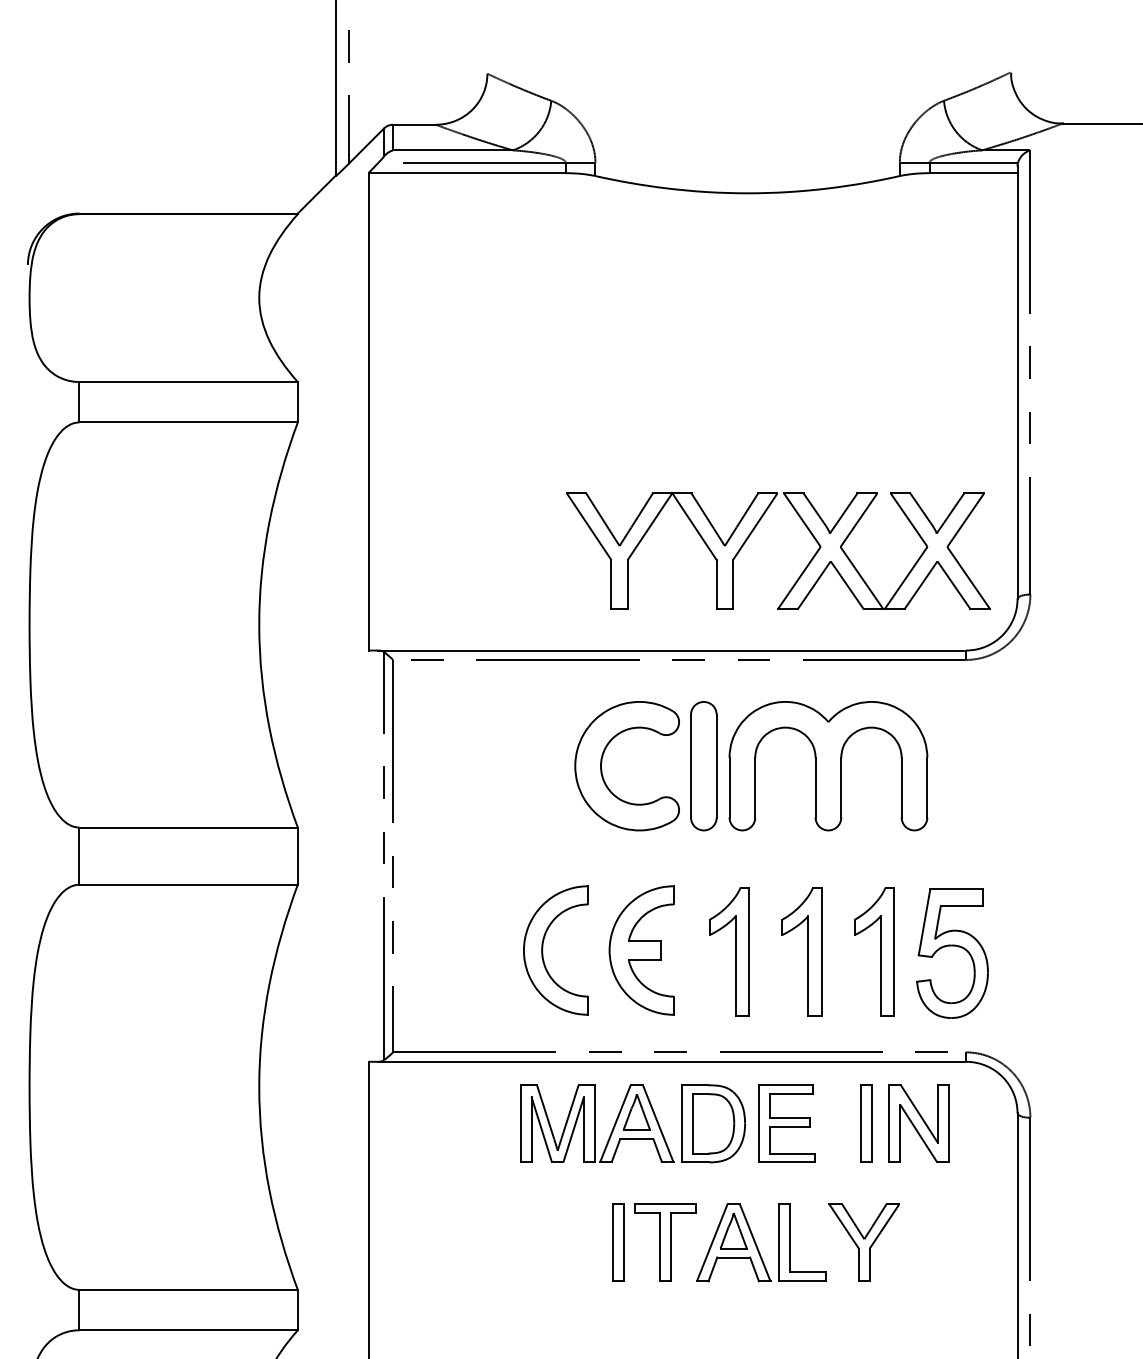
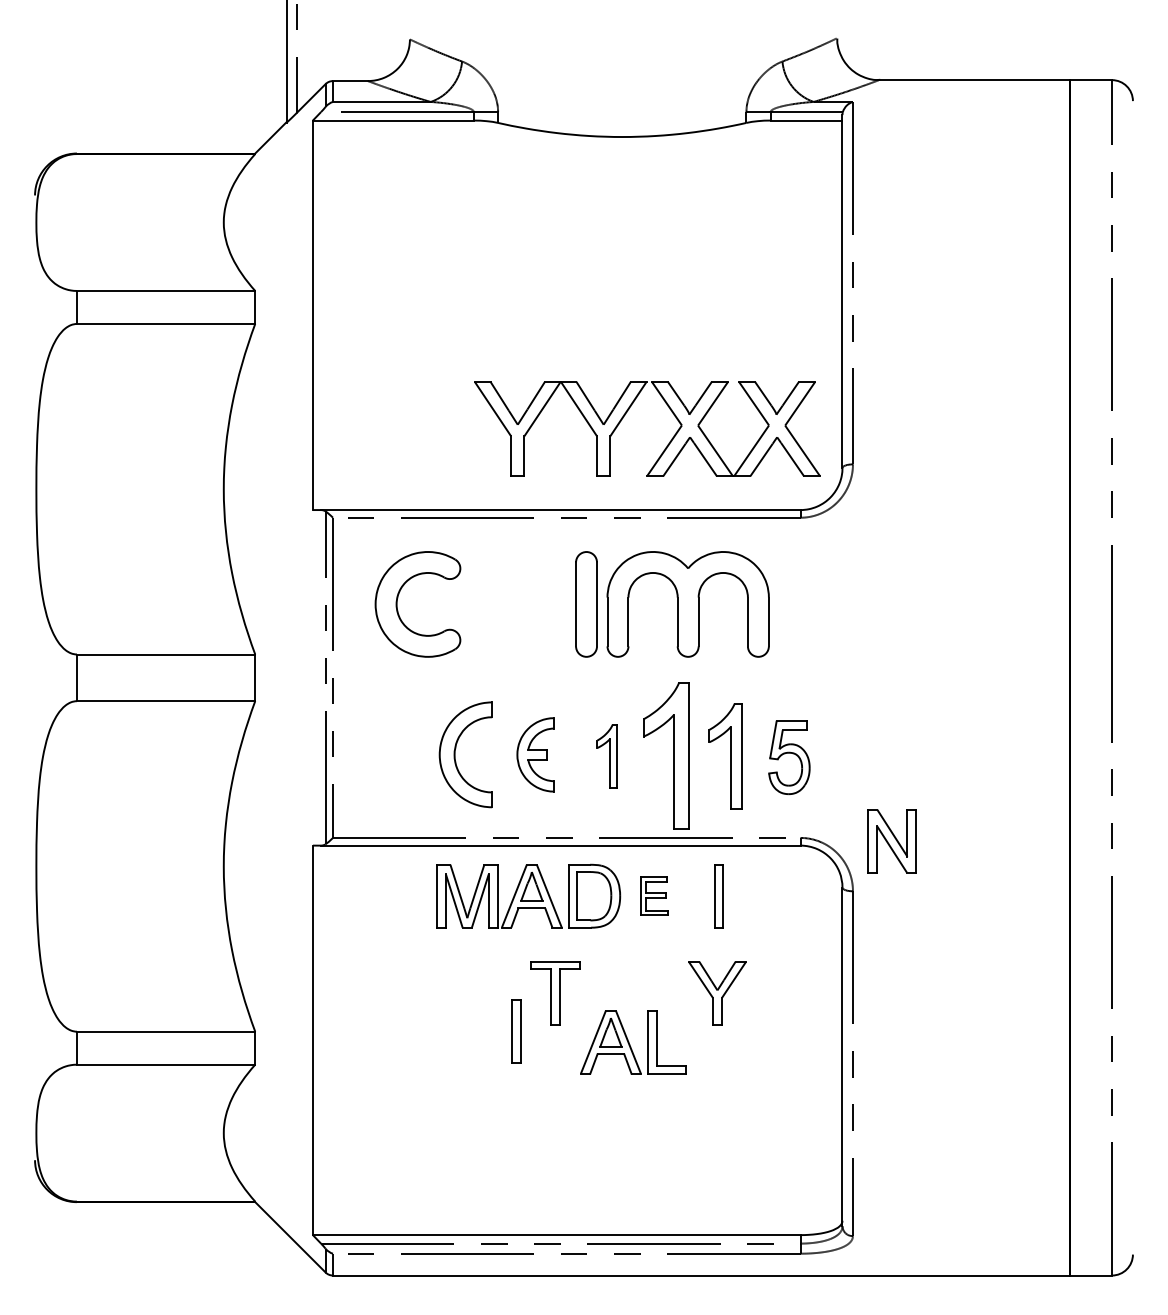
part: (603, 758) -> (398, 598), moved
part: (641, 950) -> (535, 754), size x0.7
part: (728, 952) -> (606, 756), size x0.6
part: (801, 952) -> (666, 756), size x1.4
part: (952, 953) -> (789, 757), size x0.7
part: (787, 1124) -> (654, 896), size x0.6
part: (918, 1124) -> (891, 841), moved
part: (618, 1243) -> (516, 1031), moved
part: (761, 1243) -> (633, 1042), moved

